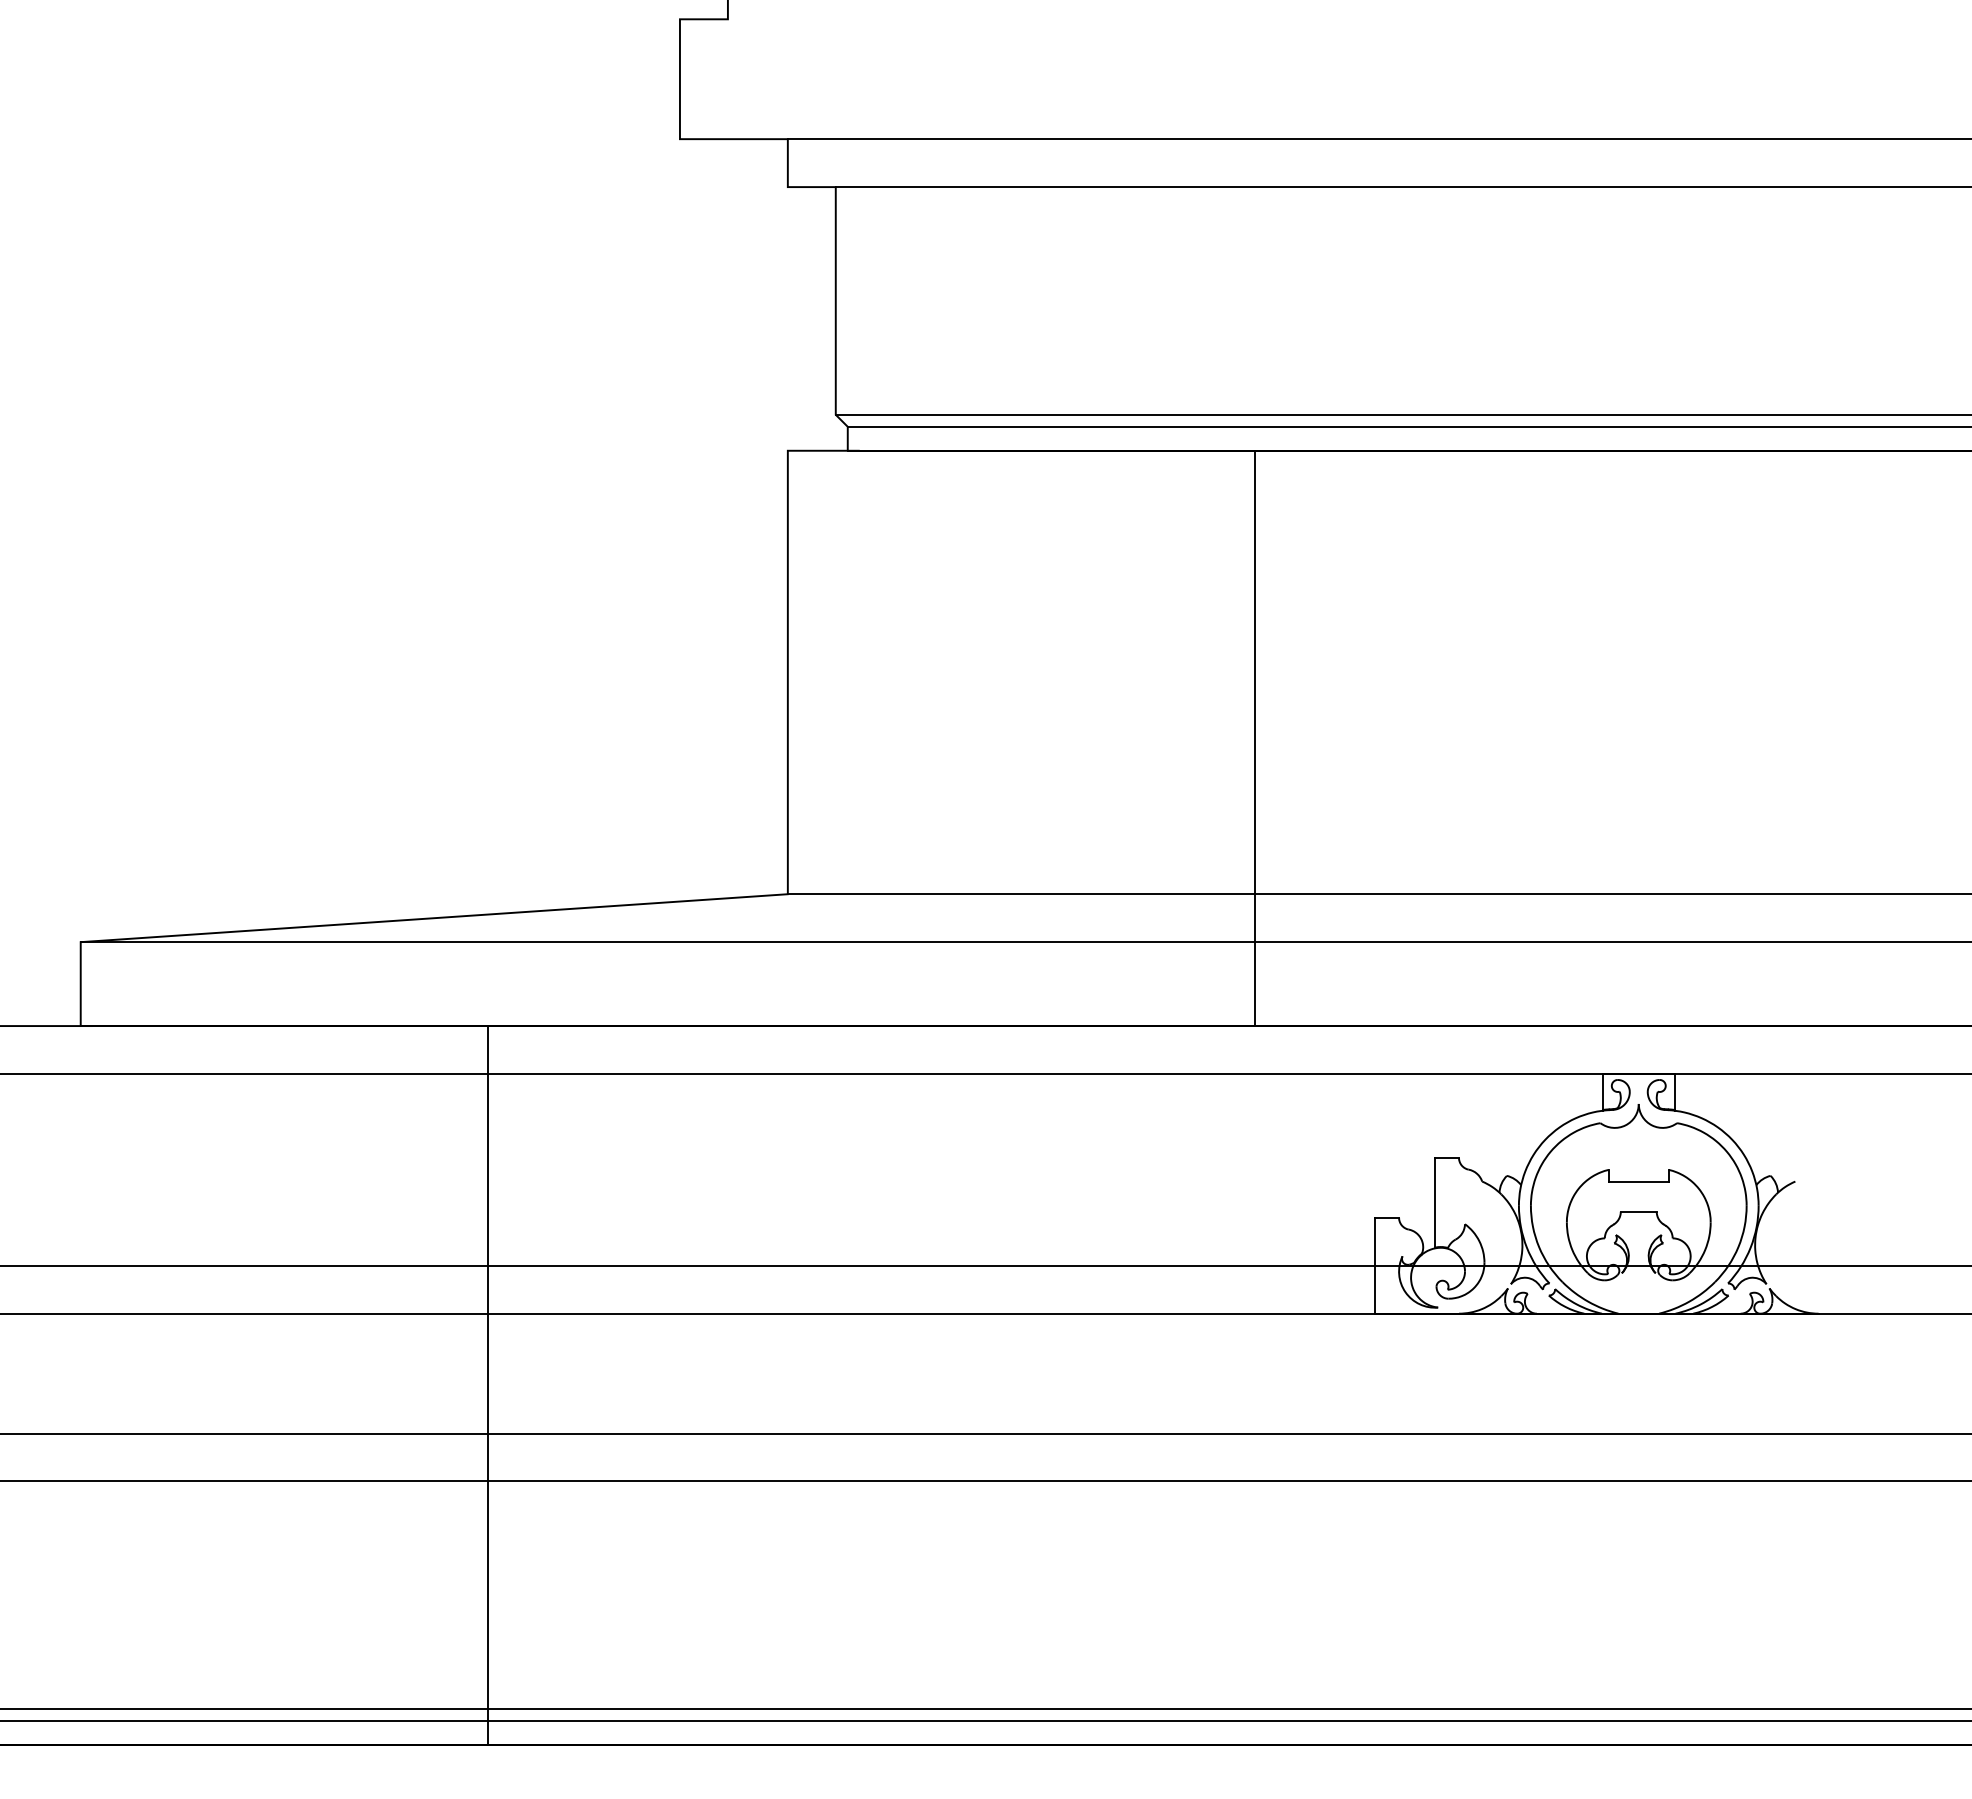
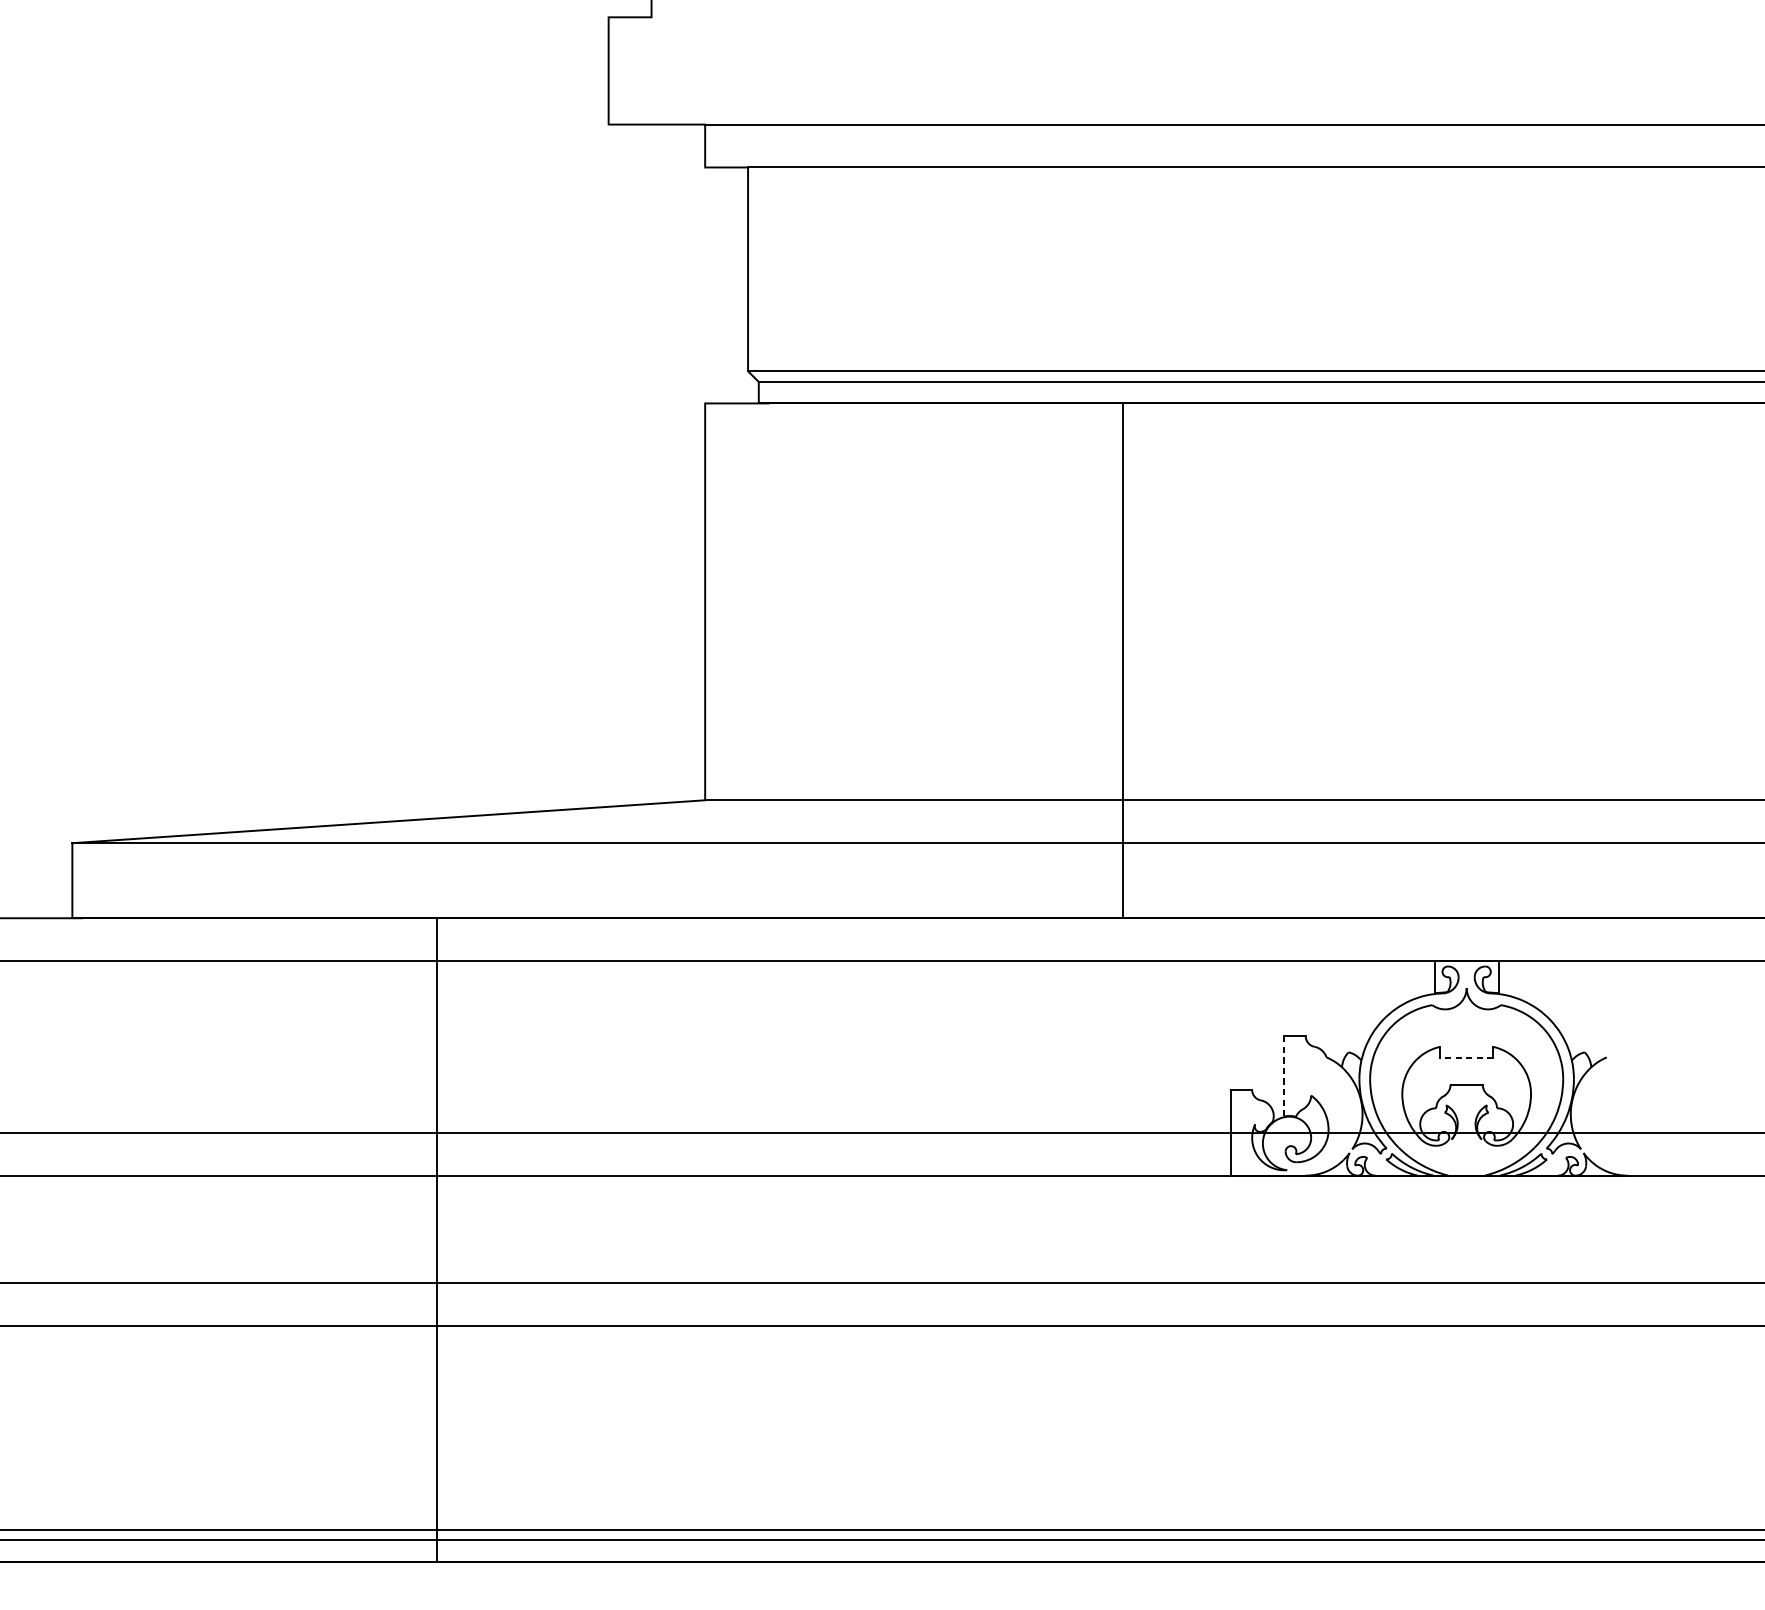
line: (1638, 1181) -> (1466, 1057), solid -> dashed
line: (1435, 1202) -> (1284, 1076), solid -> dashed

